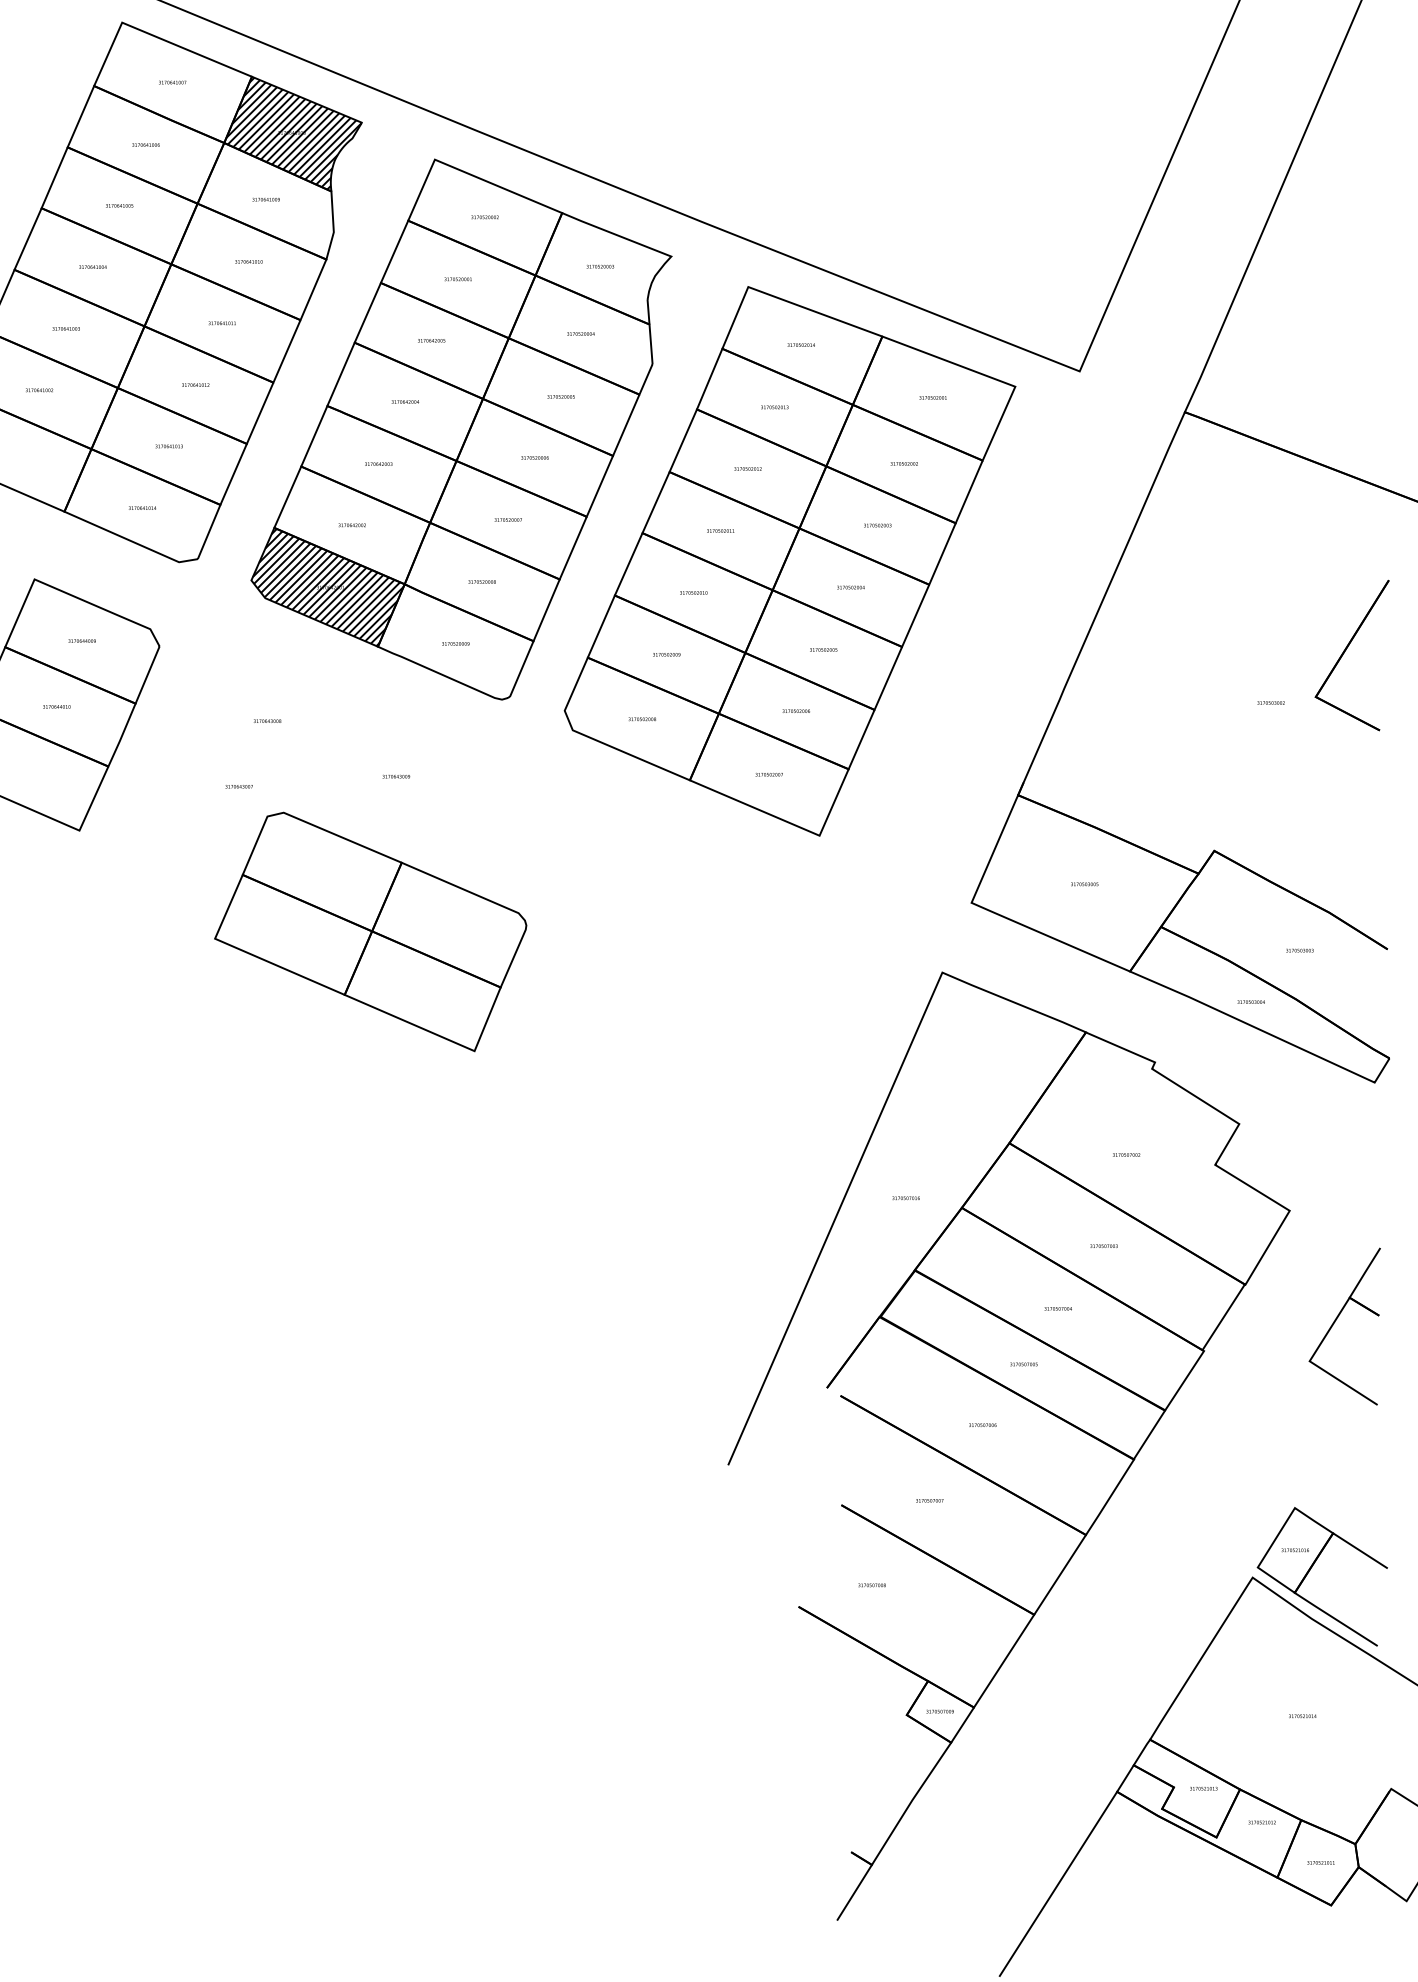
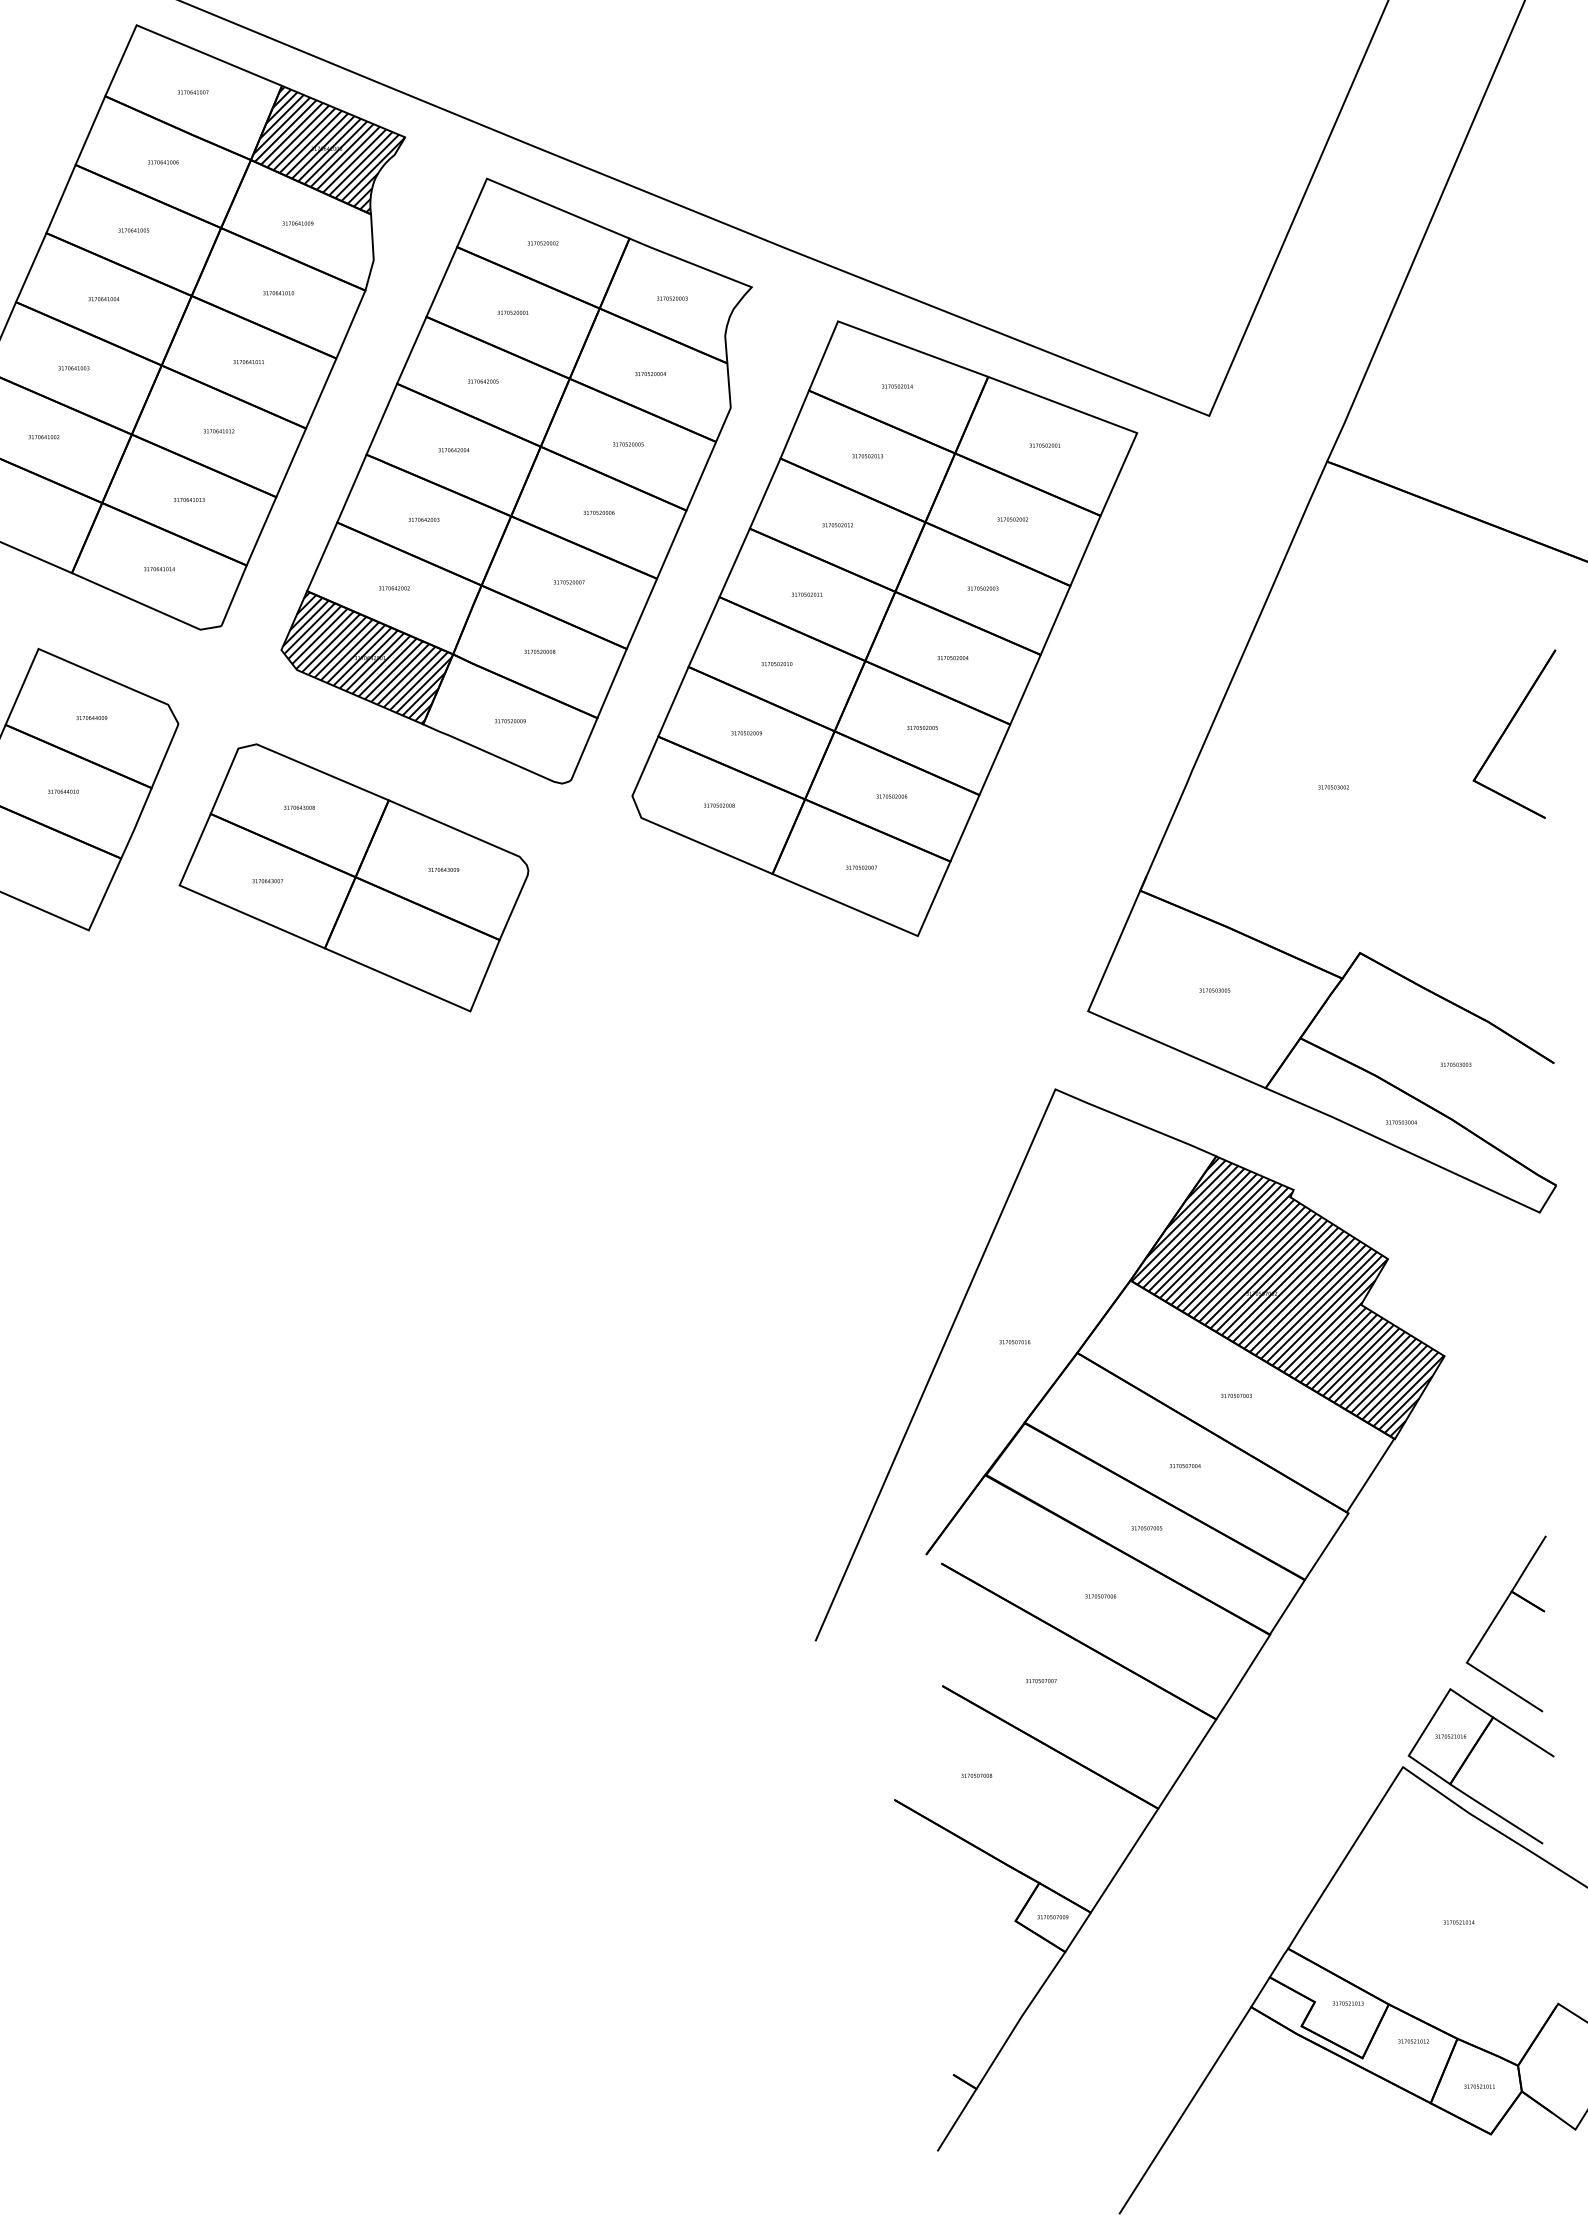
text: (1270, 703) -> (1333, 787), moved
part: (370, 931) -> (353, 877), moved
hatch: (1149, 1157) -> (1287, 1296), added
part: (1337, 1319) -> (1497, 1616), moved

